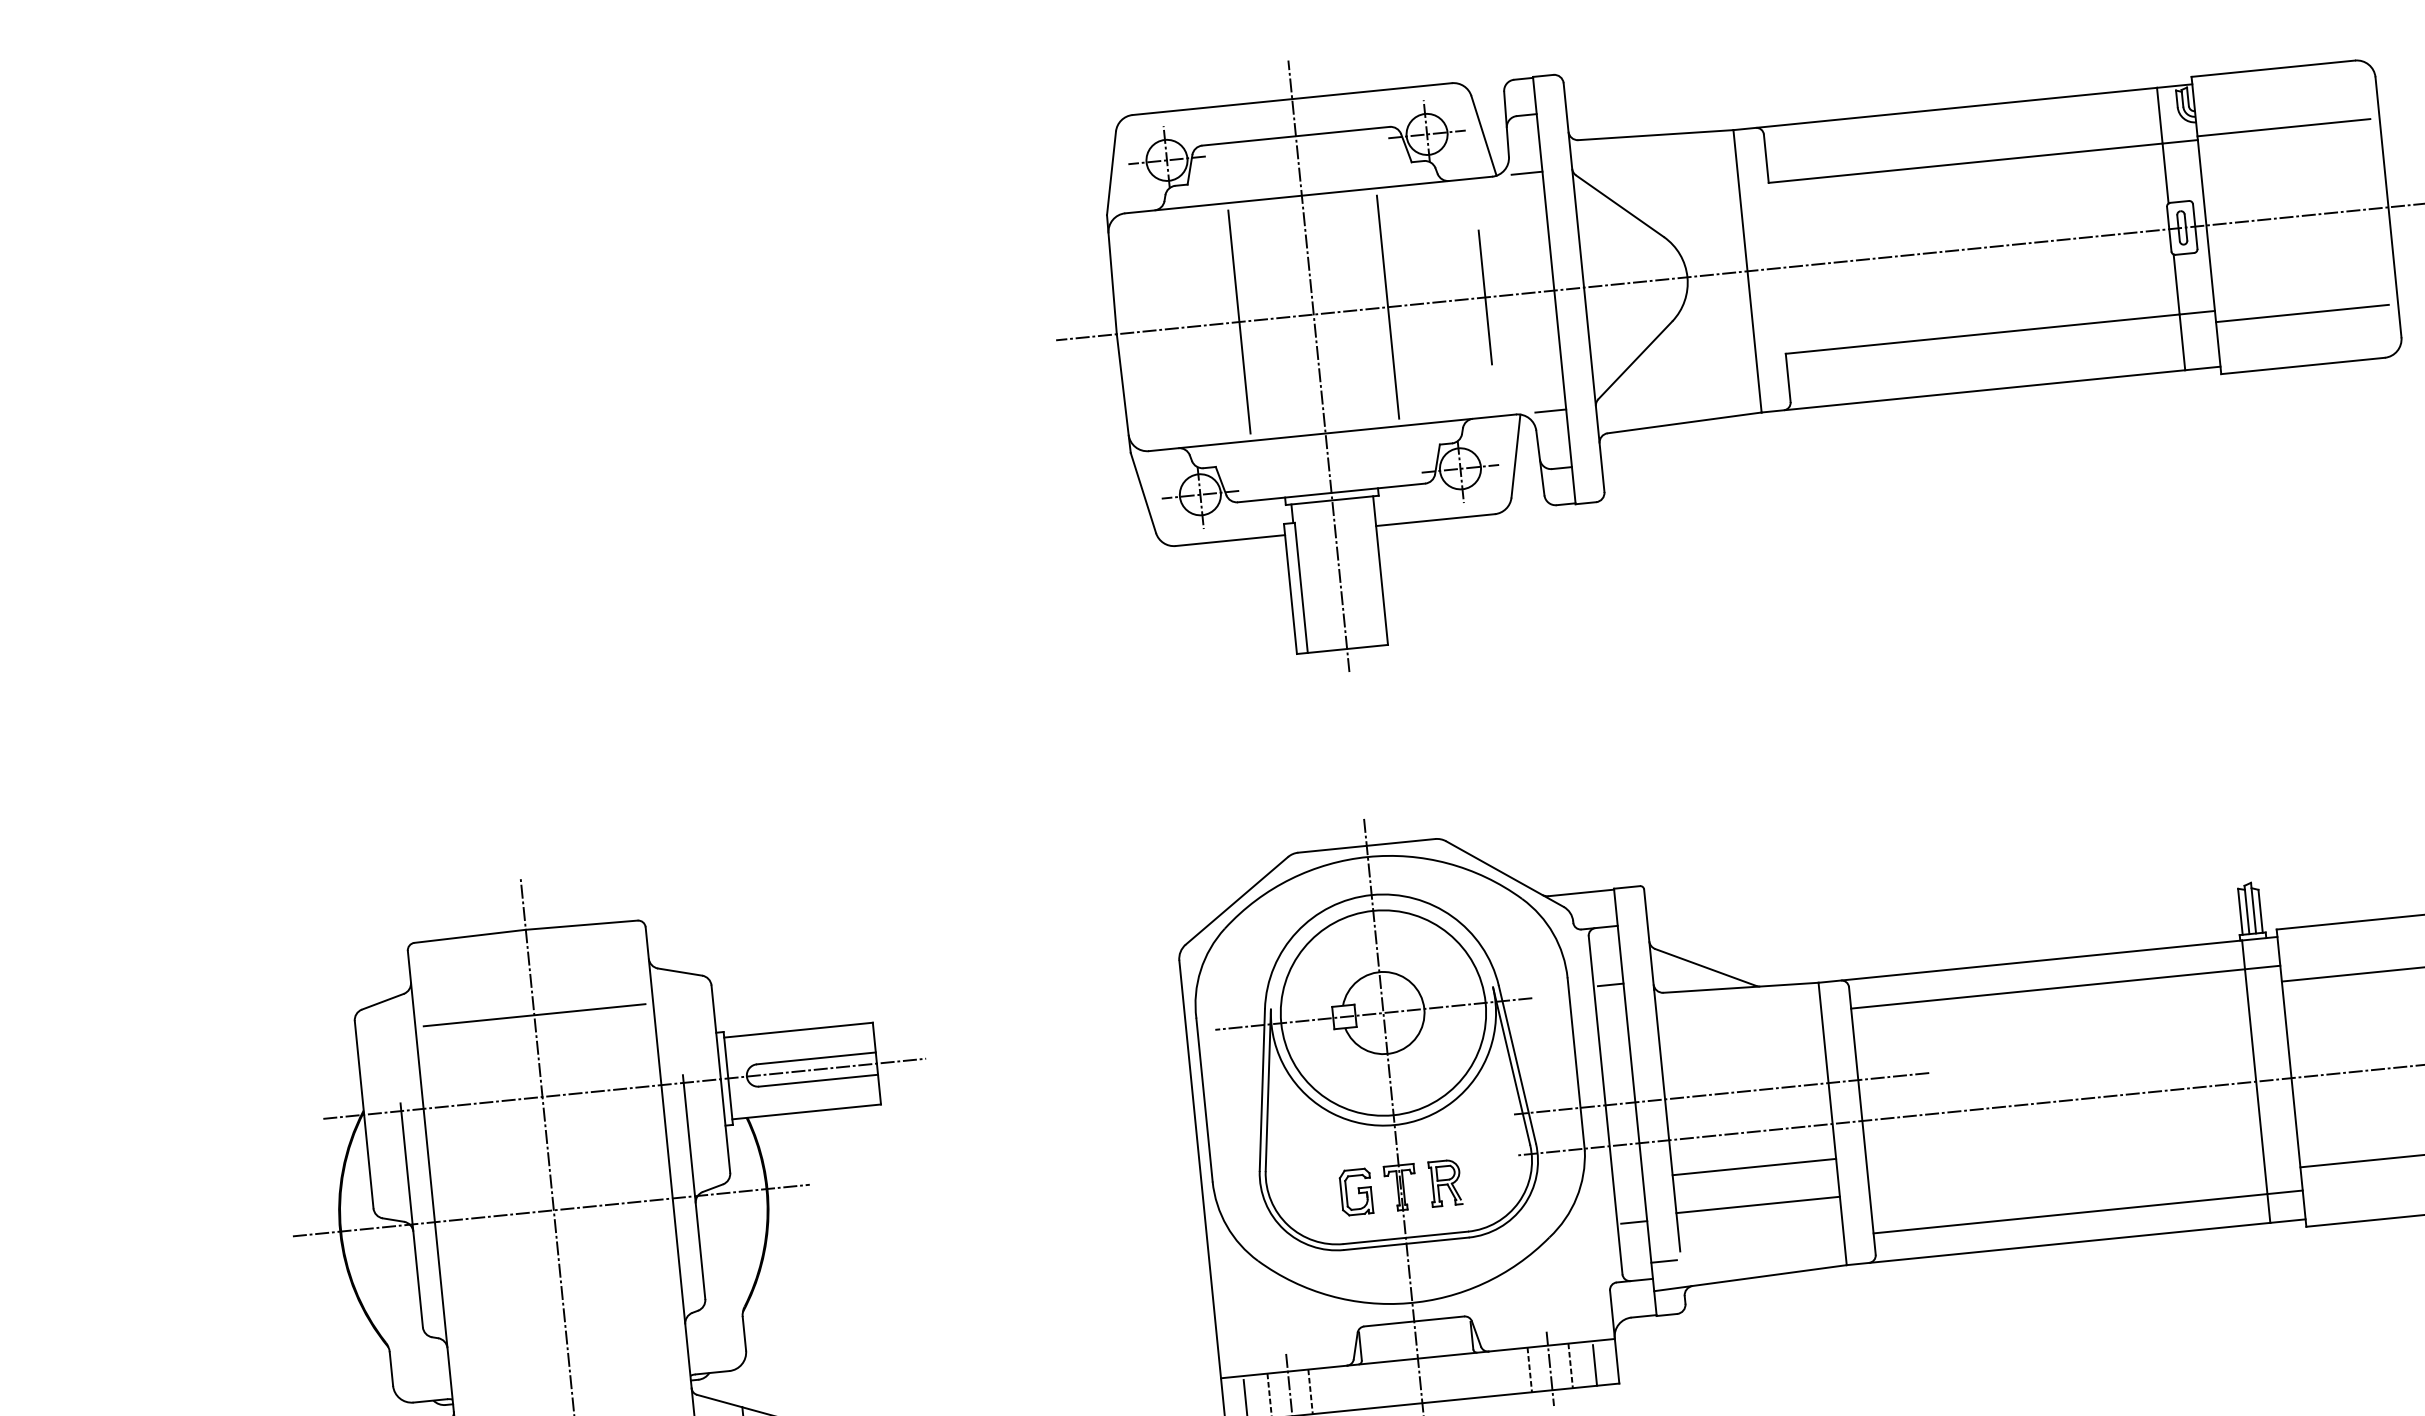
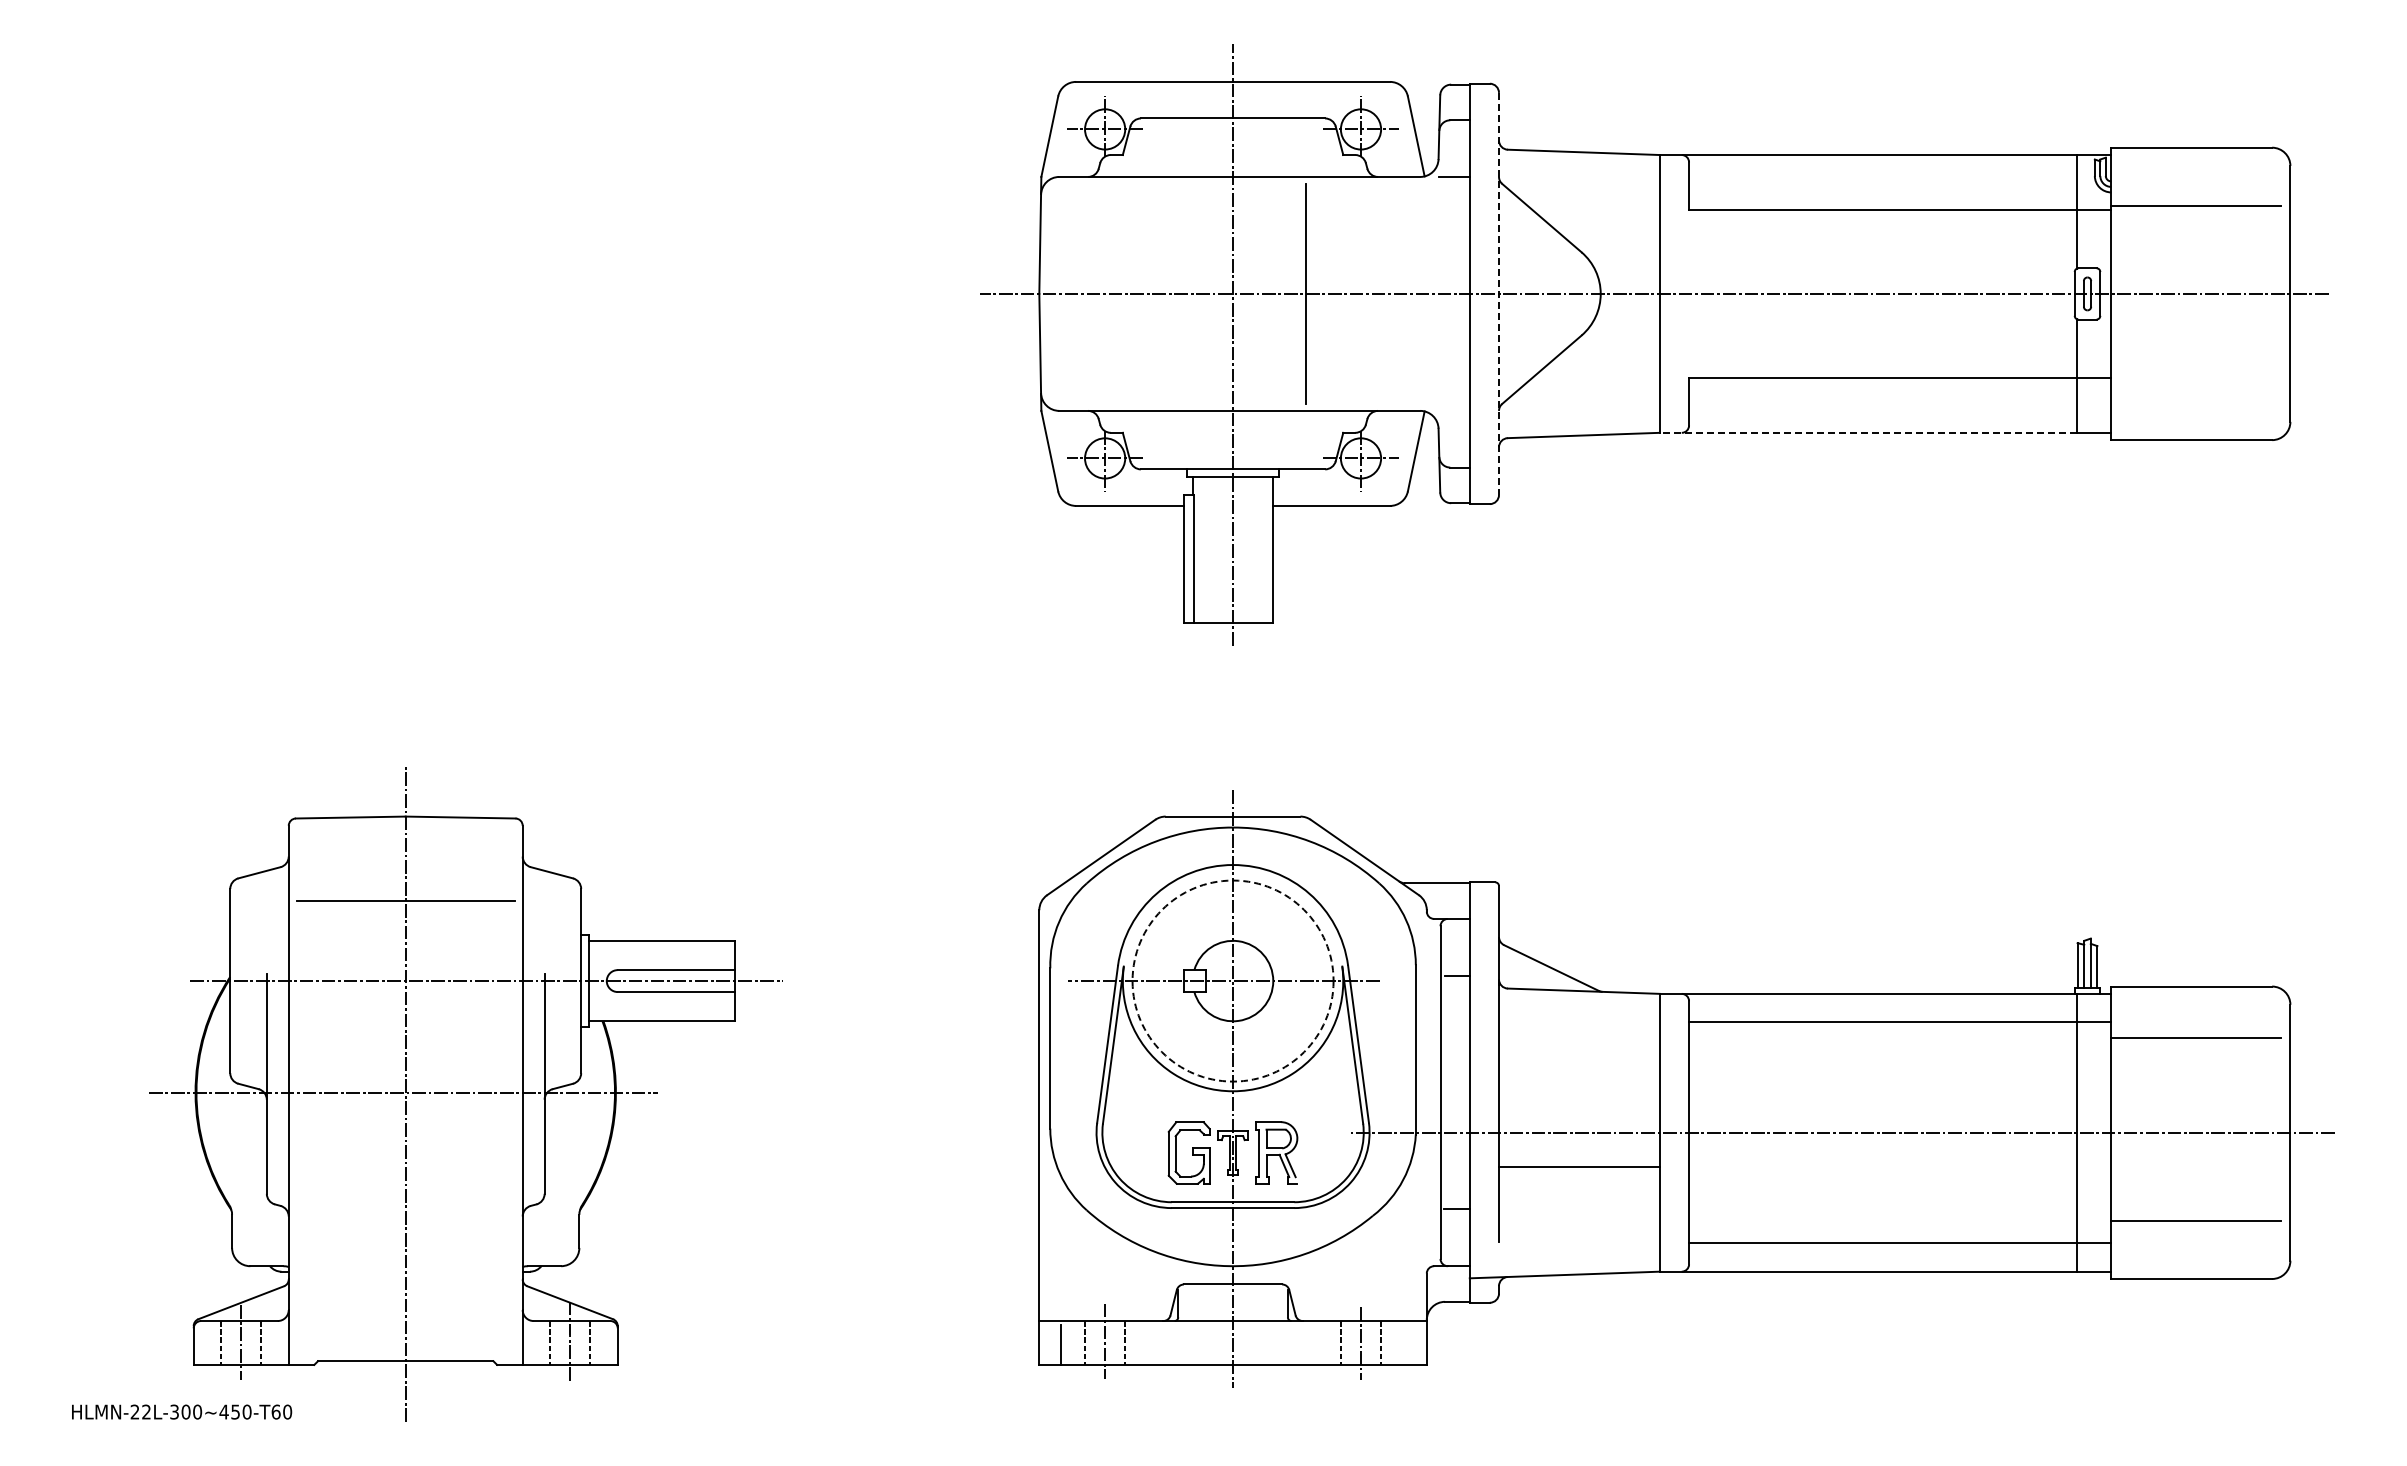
line: (1584, 288) -> (1499, 294), solid -> dashed
line: (1484, 297) -> (1401, 293), removed
line: (2302, 312) -> (2196, 388), removed
line: (1238, 321) -> (1159, 293), removed
line: (1972, 391) -> (1867, 432), solid -> dashed
line: (1550, 410) -> (1454, 410), removed
circle: (1382, 1012) -> (1232, 980), solid -> dashed
line: (1721, 1093) -> (1554, 1092), removed
part: (1445, 1182) -> (1276, 1152), size x1.4
part: (1355, 1191) -> (1188, 1152), size x1.4
line: (1758, 1205) -> (1579, 1204), removed
line: (1663, 1261) -> (1481, 1250), removed
line: (1594, 1365) -> (1404, 1344), removed

